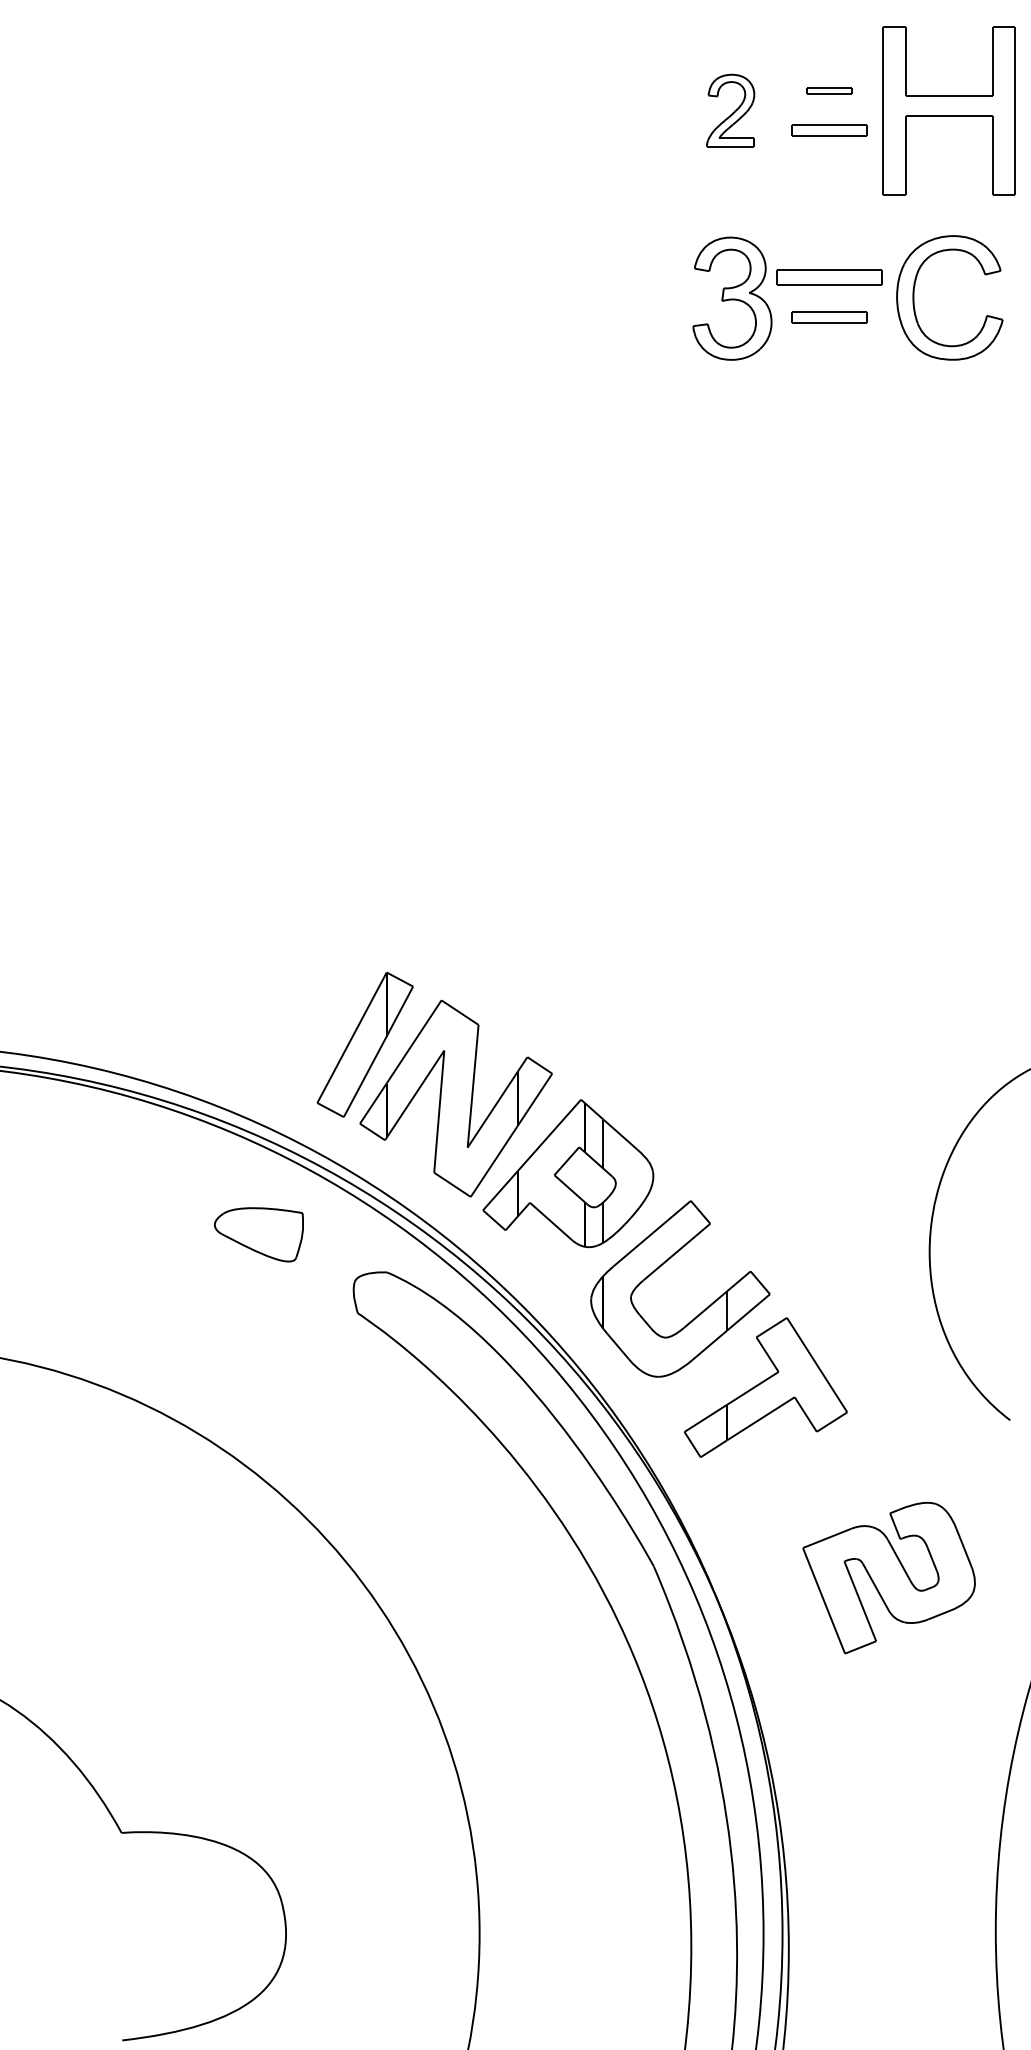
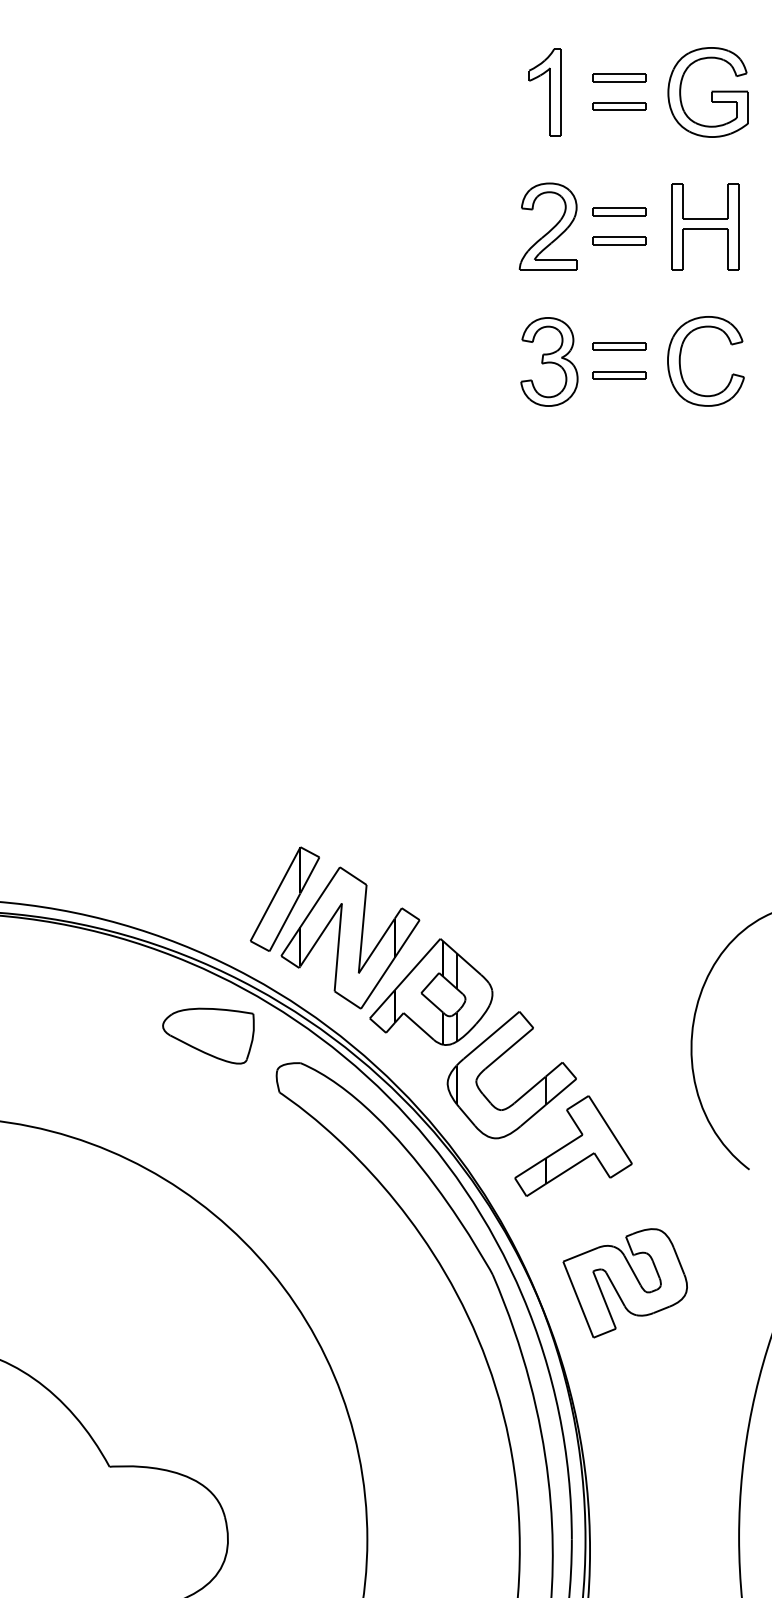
part: (829, 89) -> (619, 211), size x1.67
part: (729, 110) -> (547, 226), size x1.67
part: (949, 110) -> (705, 226), size x0.71
part: (829, 277) -> (619, 346), size x0.71
part: (259, 1233) -> (208, 1035), size x1.43
part: (888, 1578) -> (624, 1283), moved

